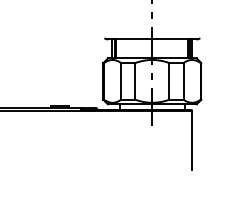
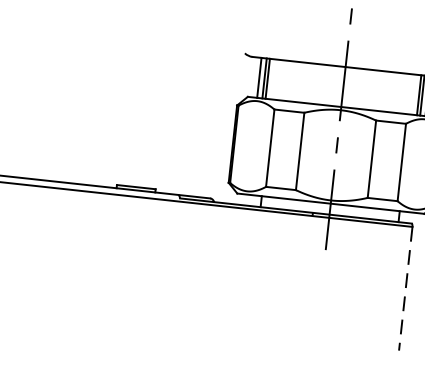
line: (191, 140) -> (404, 288), solid -> dashed

